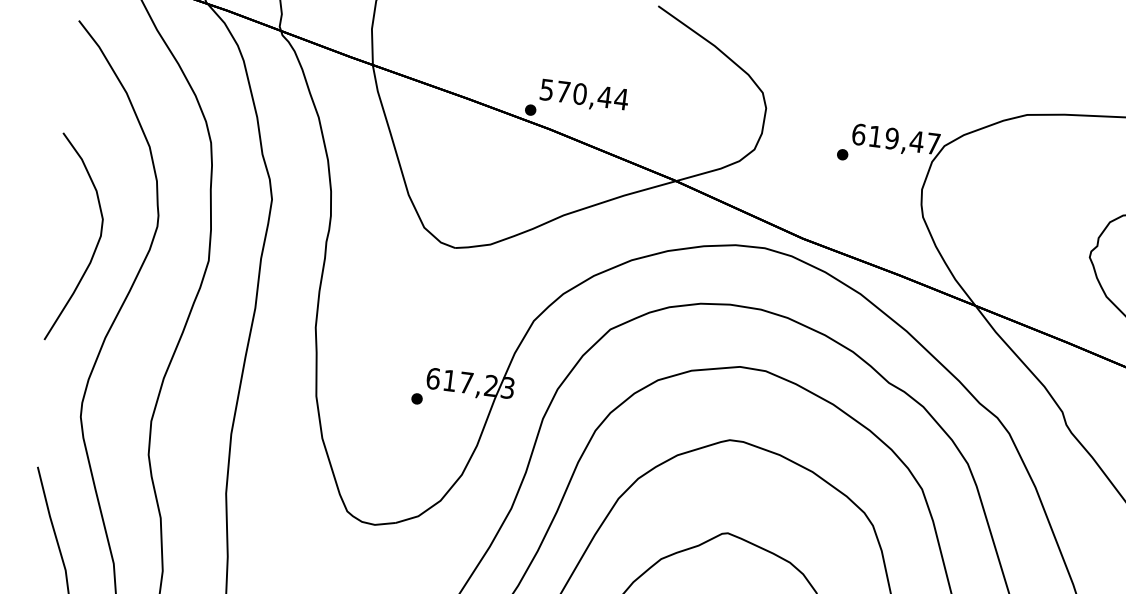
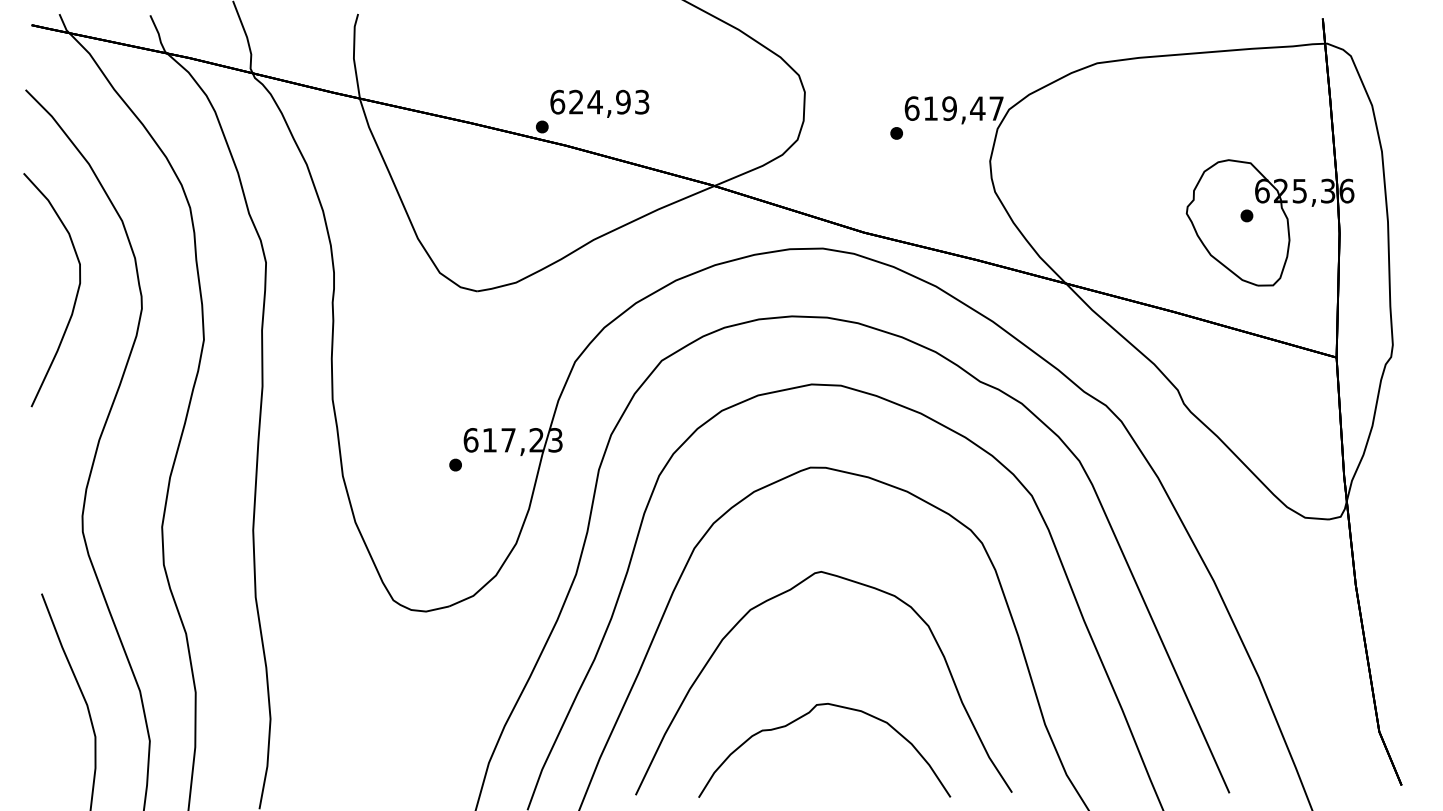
text: (583, 93) -> (599, 101), 570,44 -> 624,93
curve: (95, 247) -> (75, 296), moved

